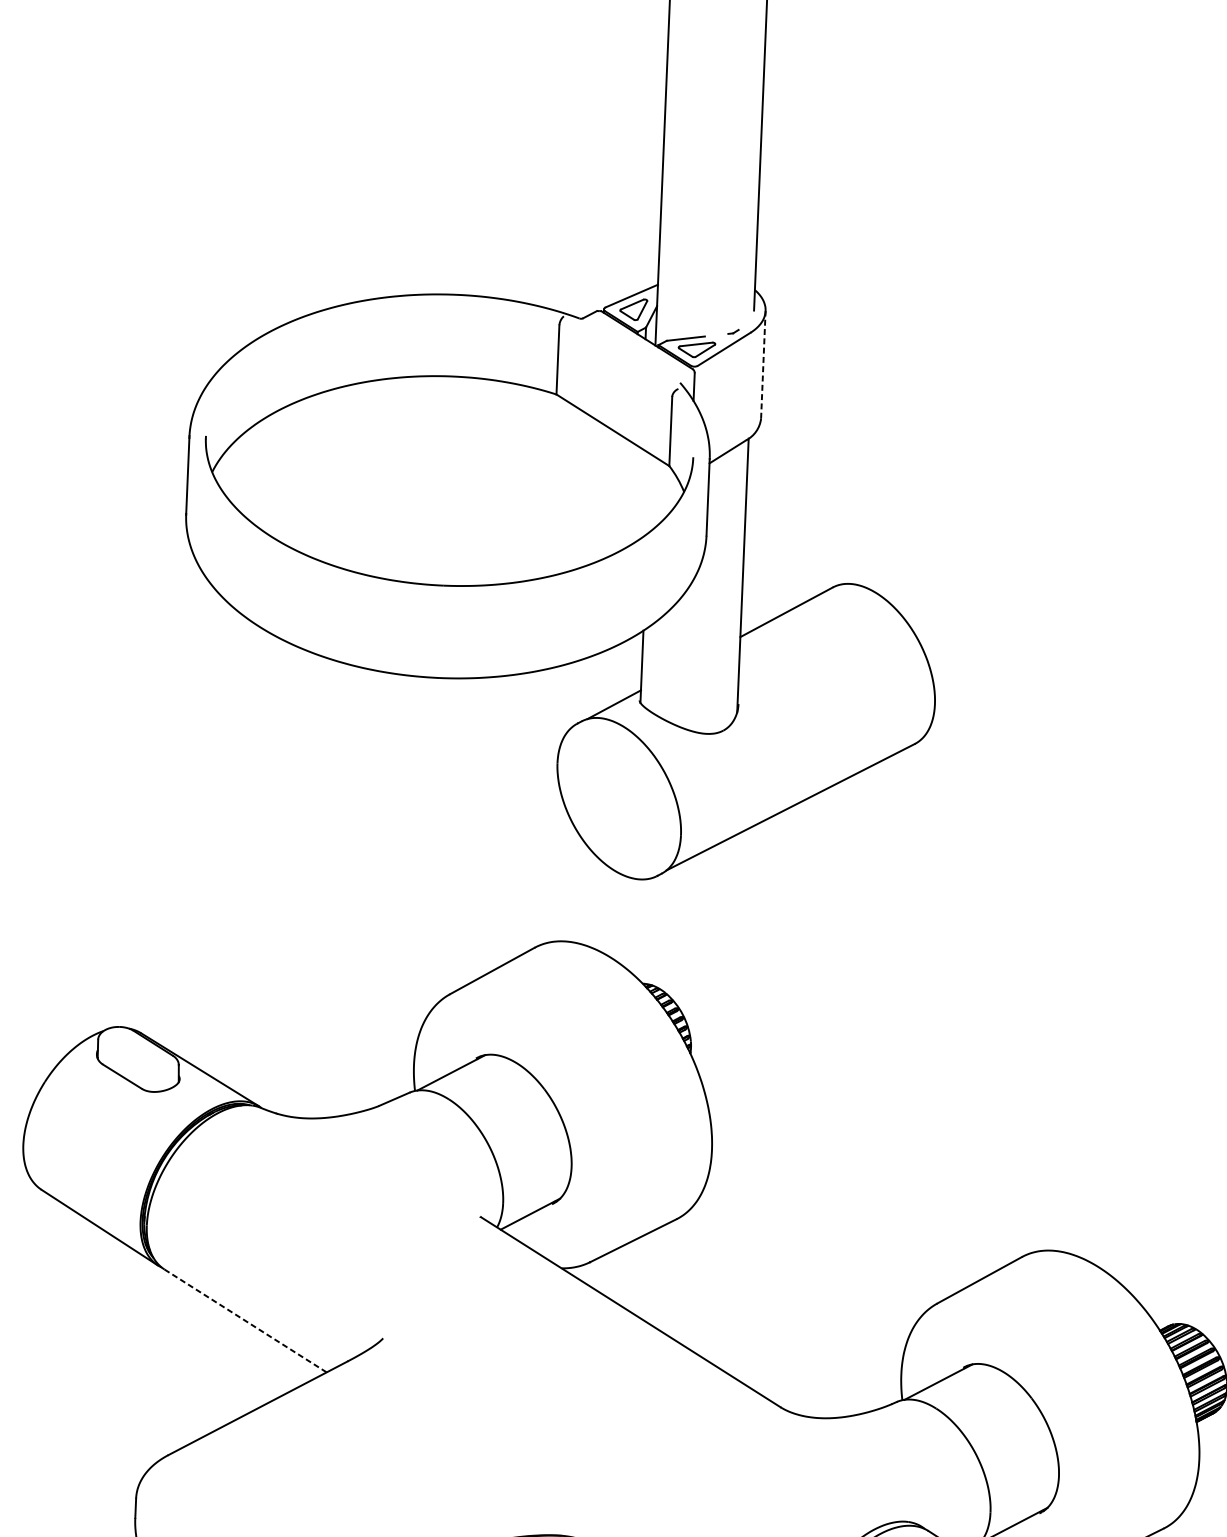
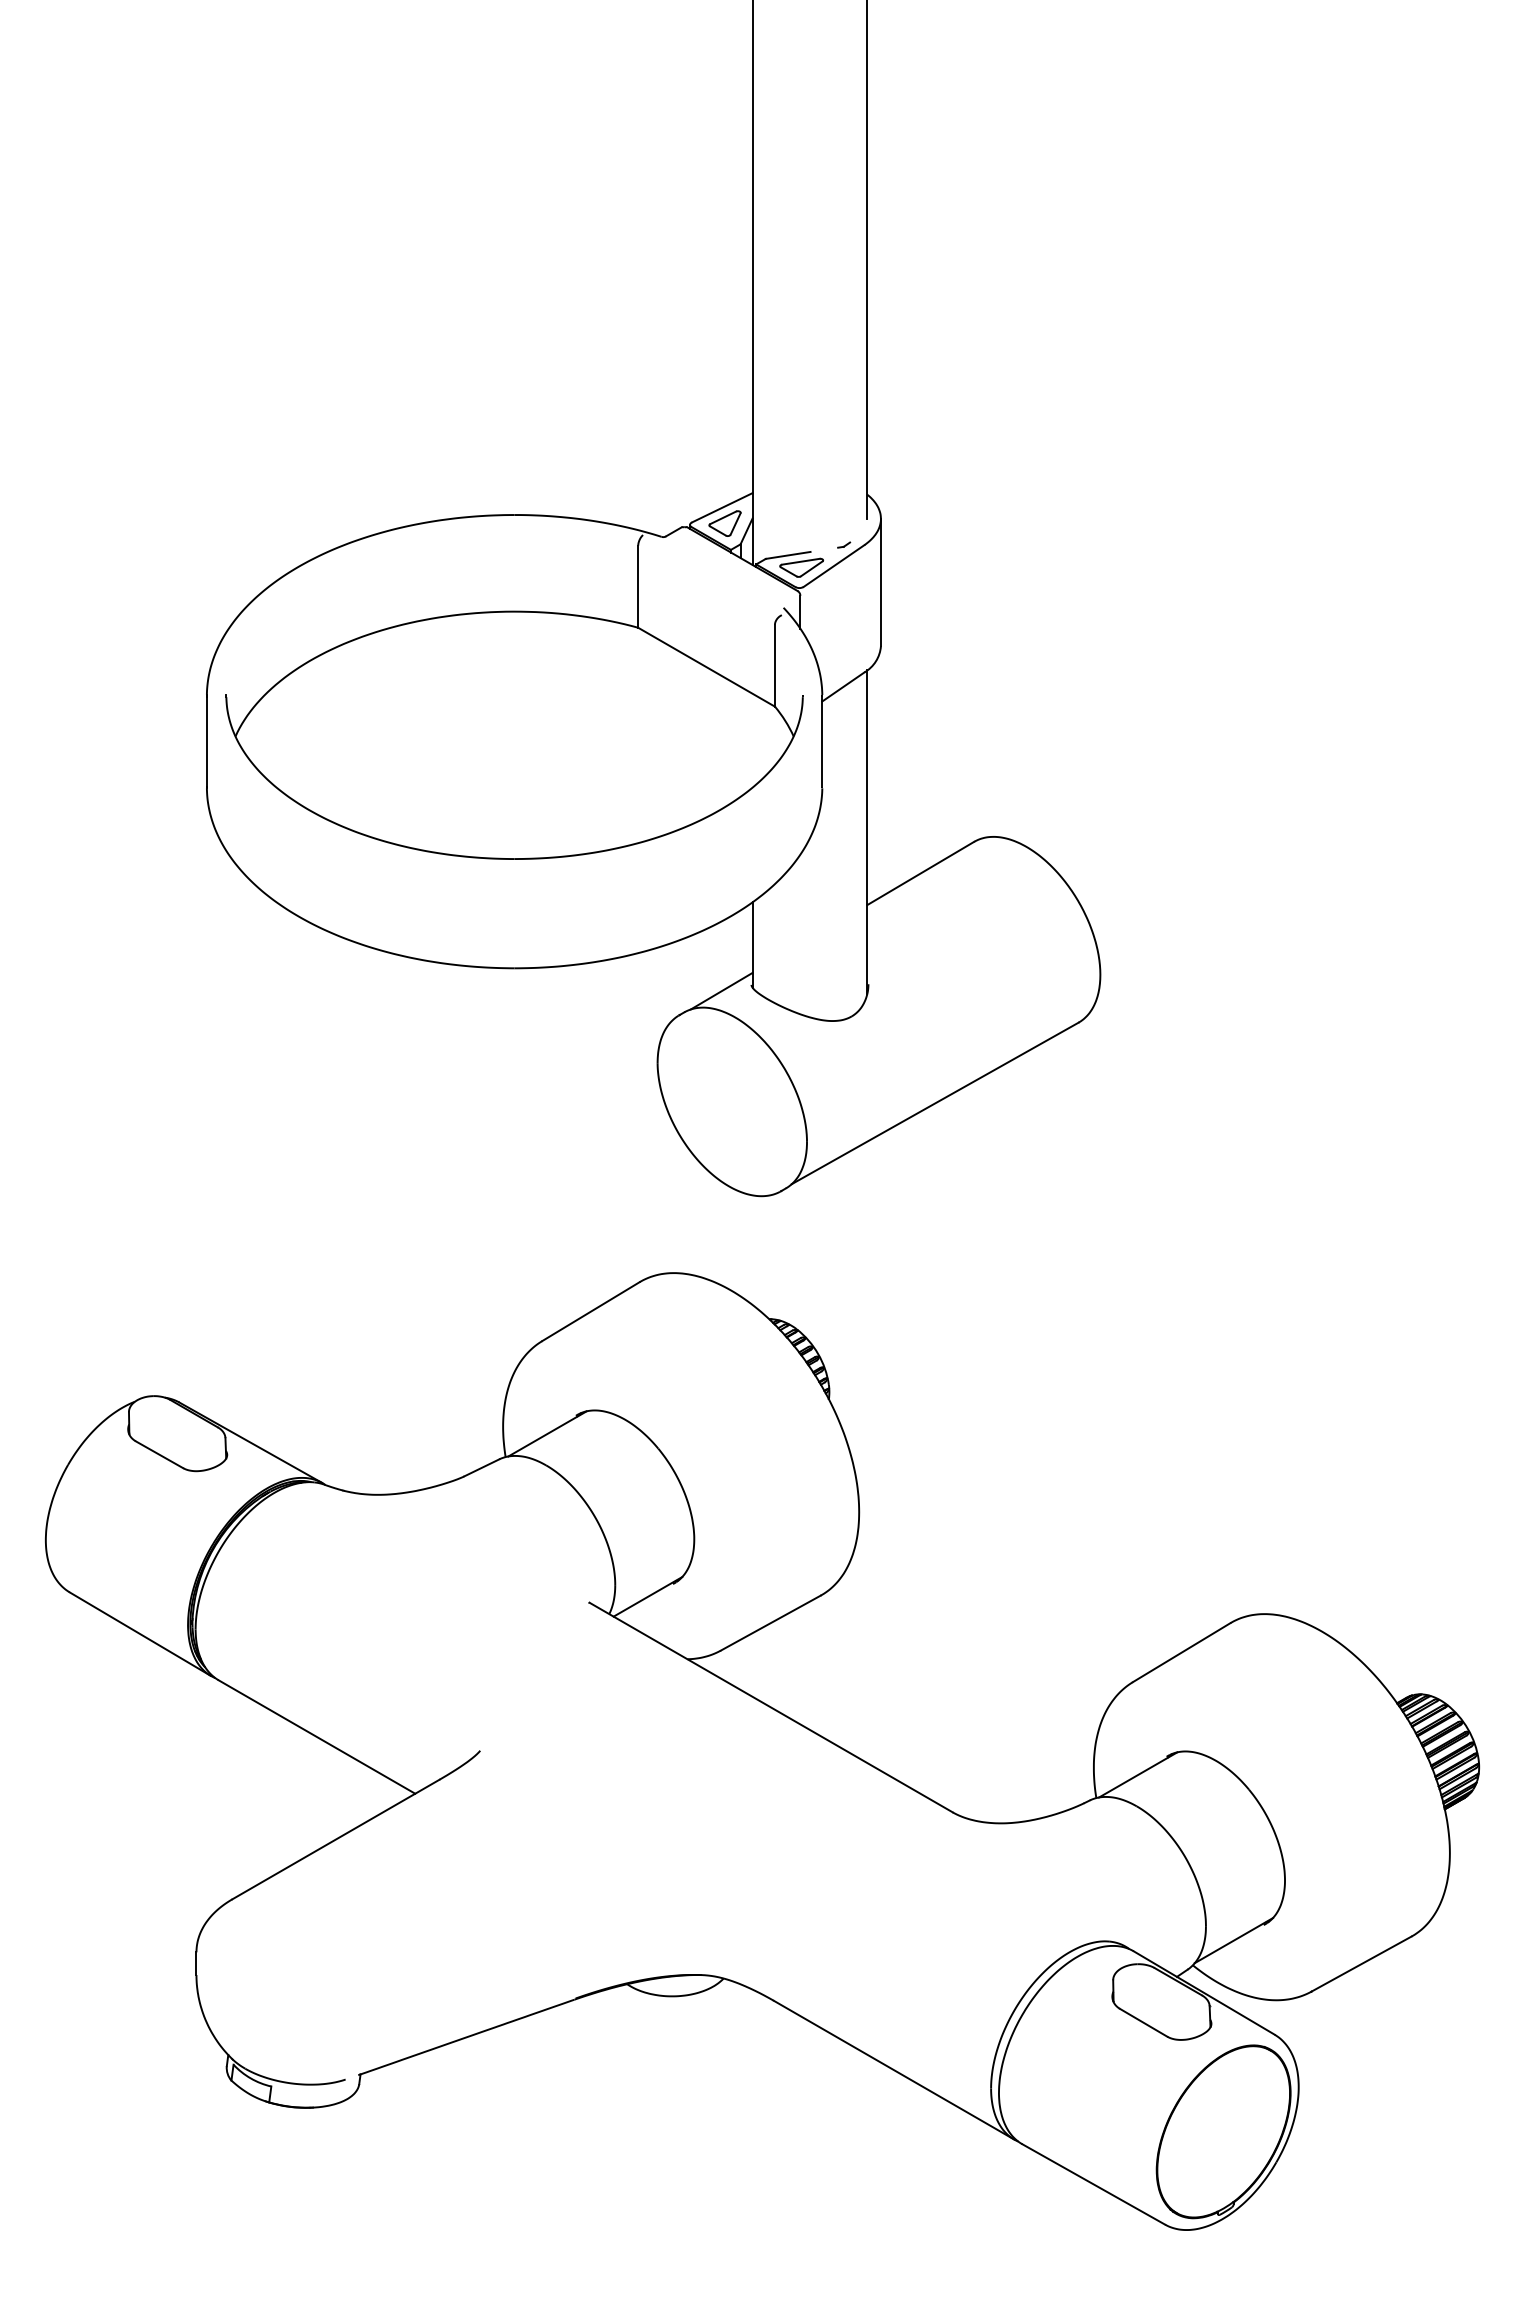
line: (762, 364) -> (880, 582), dashed -> solid
line: (246, 1321) -> (317, 1737), dashed -> solid

